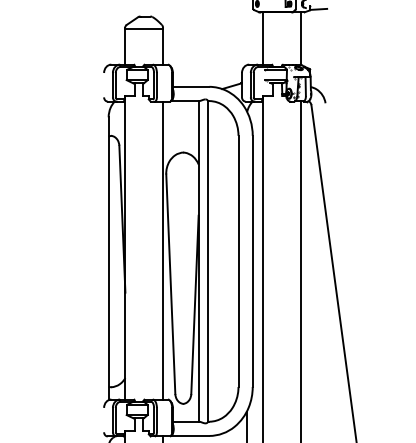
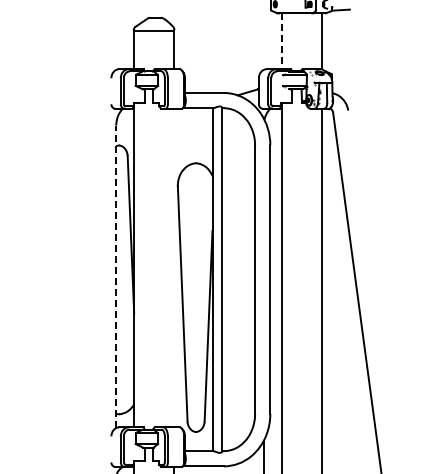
line: (263, 38) -> (281, 41), solid -> dashed
line: (163, 250) -> (174, 267), removed
line: (108, 258) -> (116, 276), solid -> dashed

